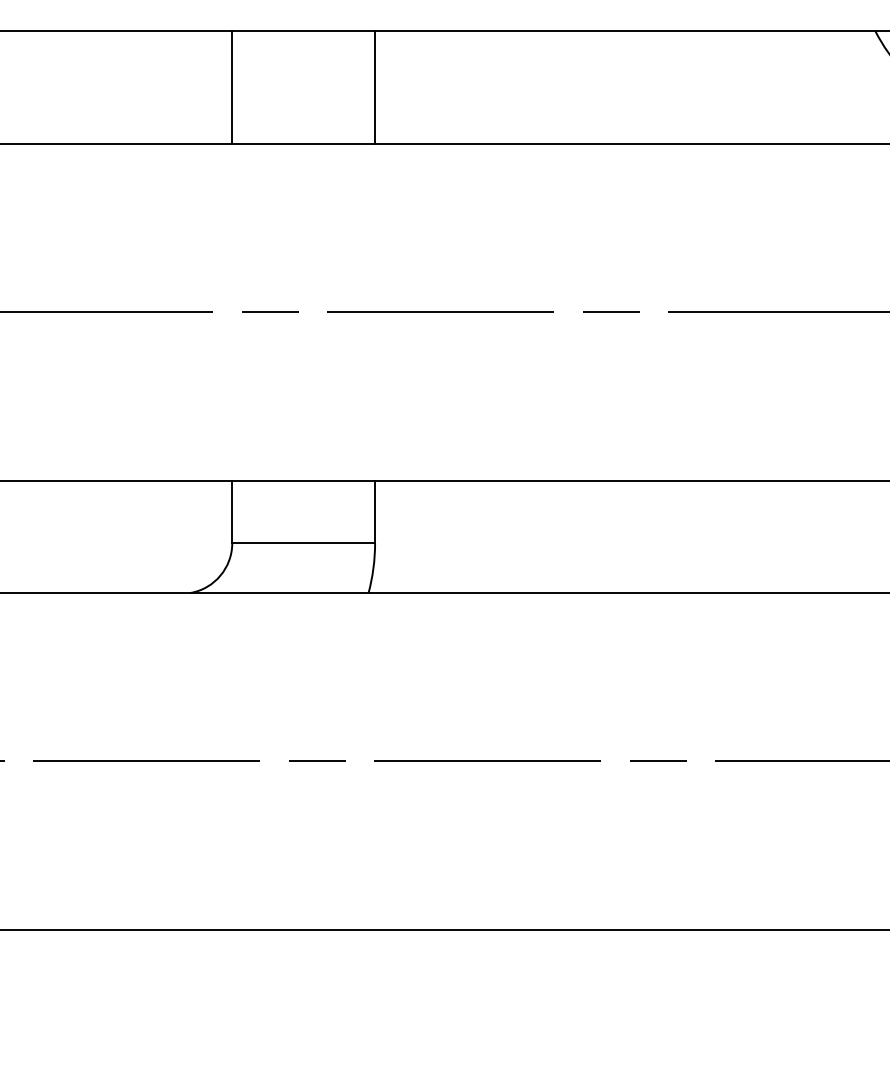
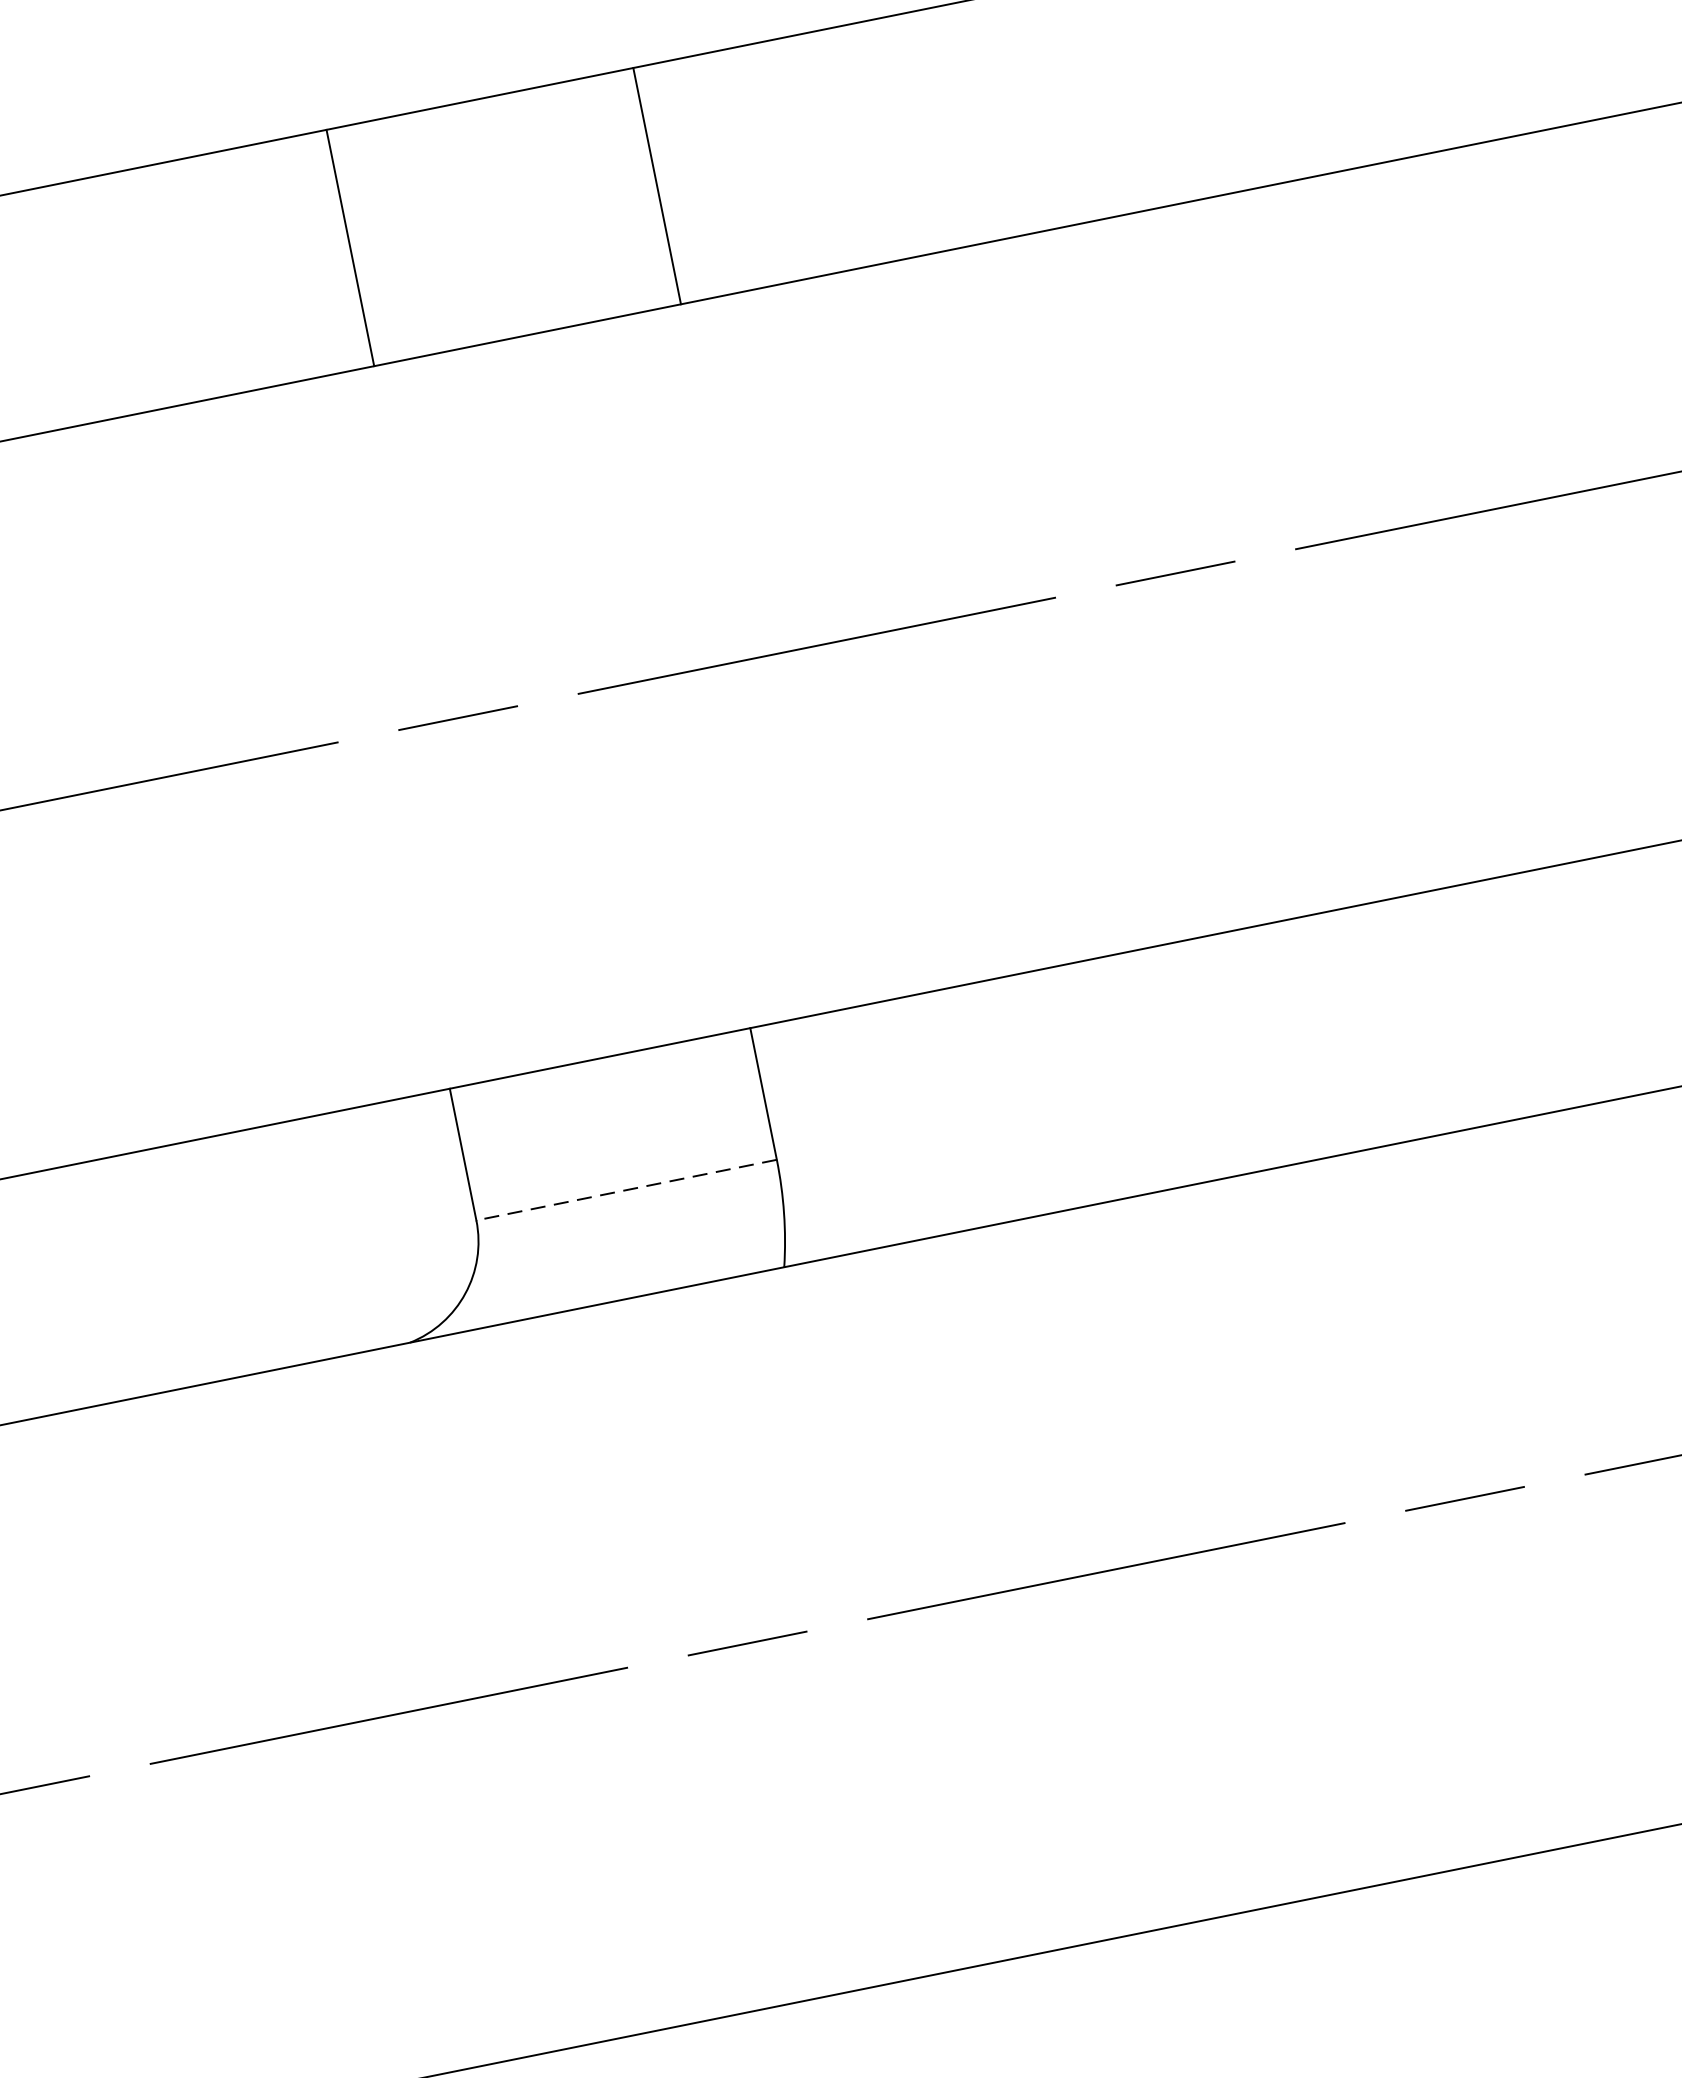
line: (232, 87) -> (350, 247), moved
line: (375, 87) -> (658, 186), moved
line: (303, 543) -> (626, 1190), solid -> dashed

